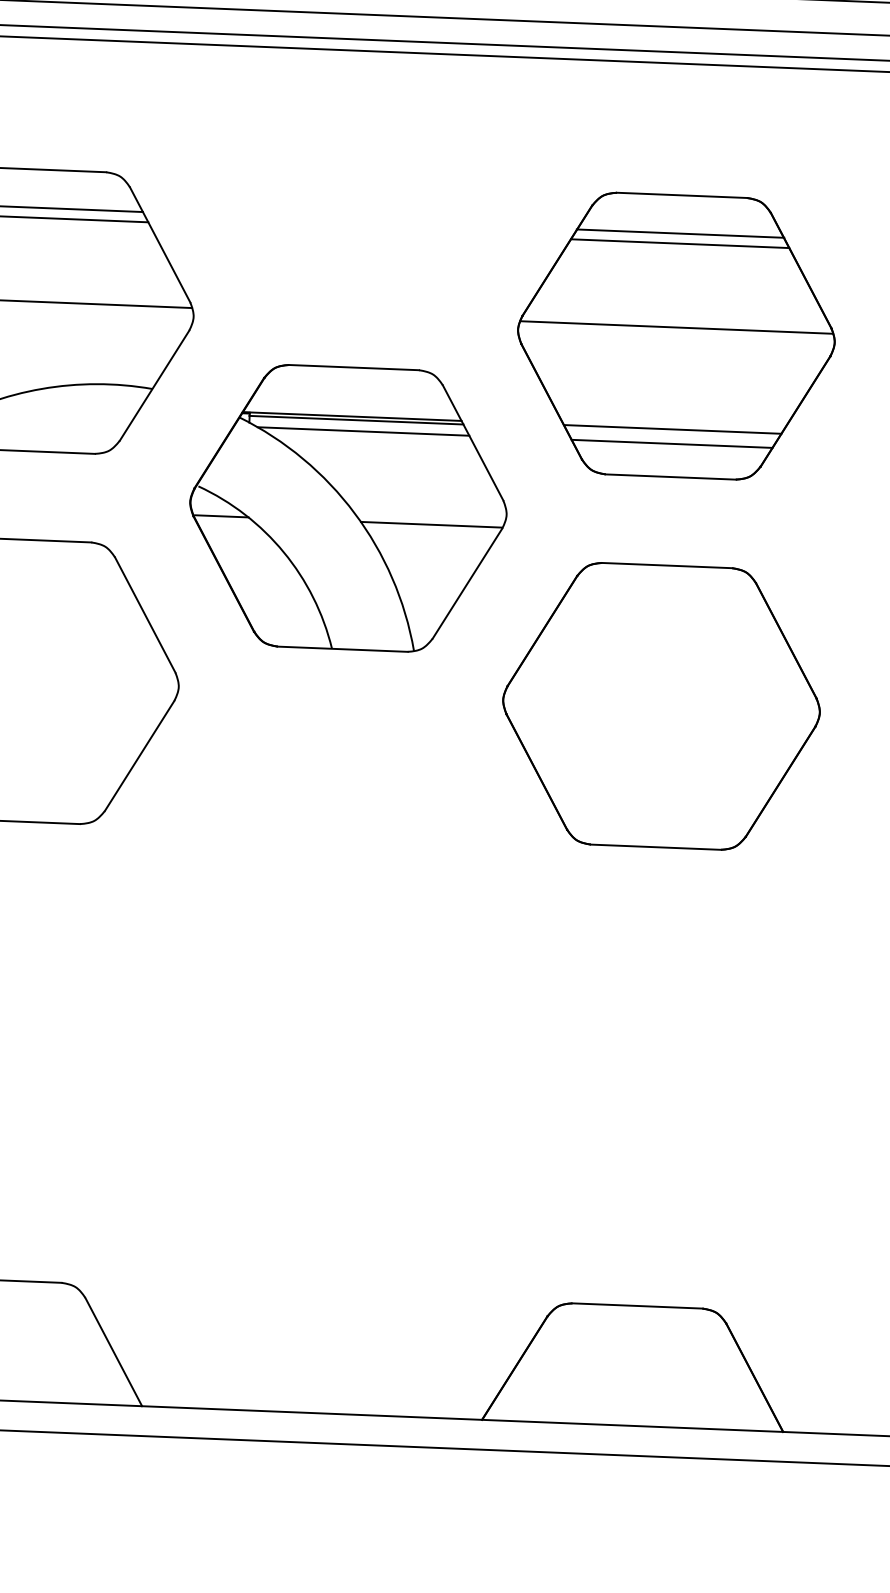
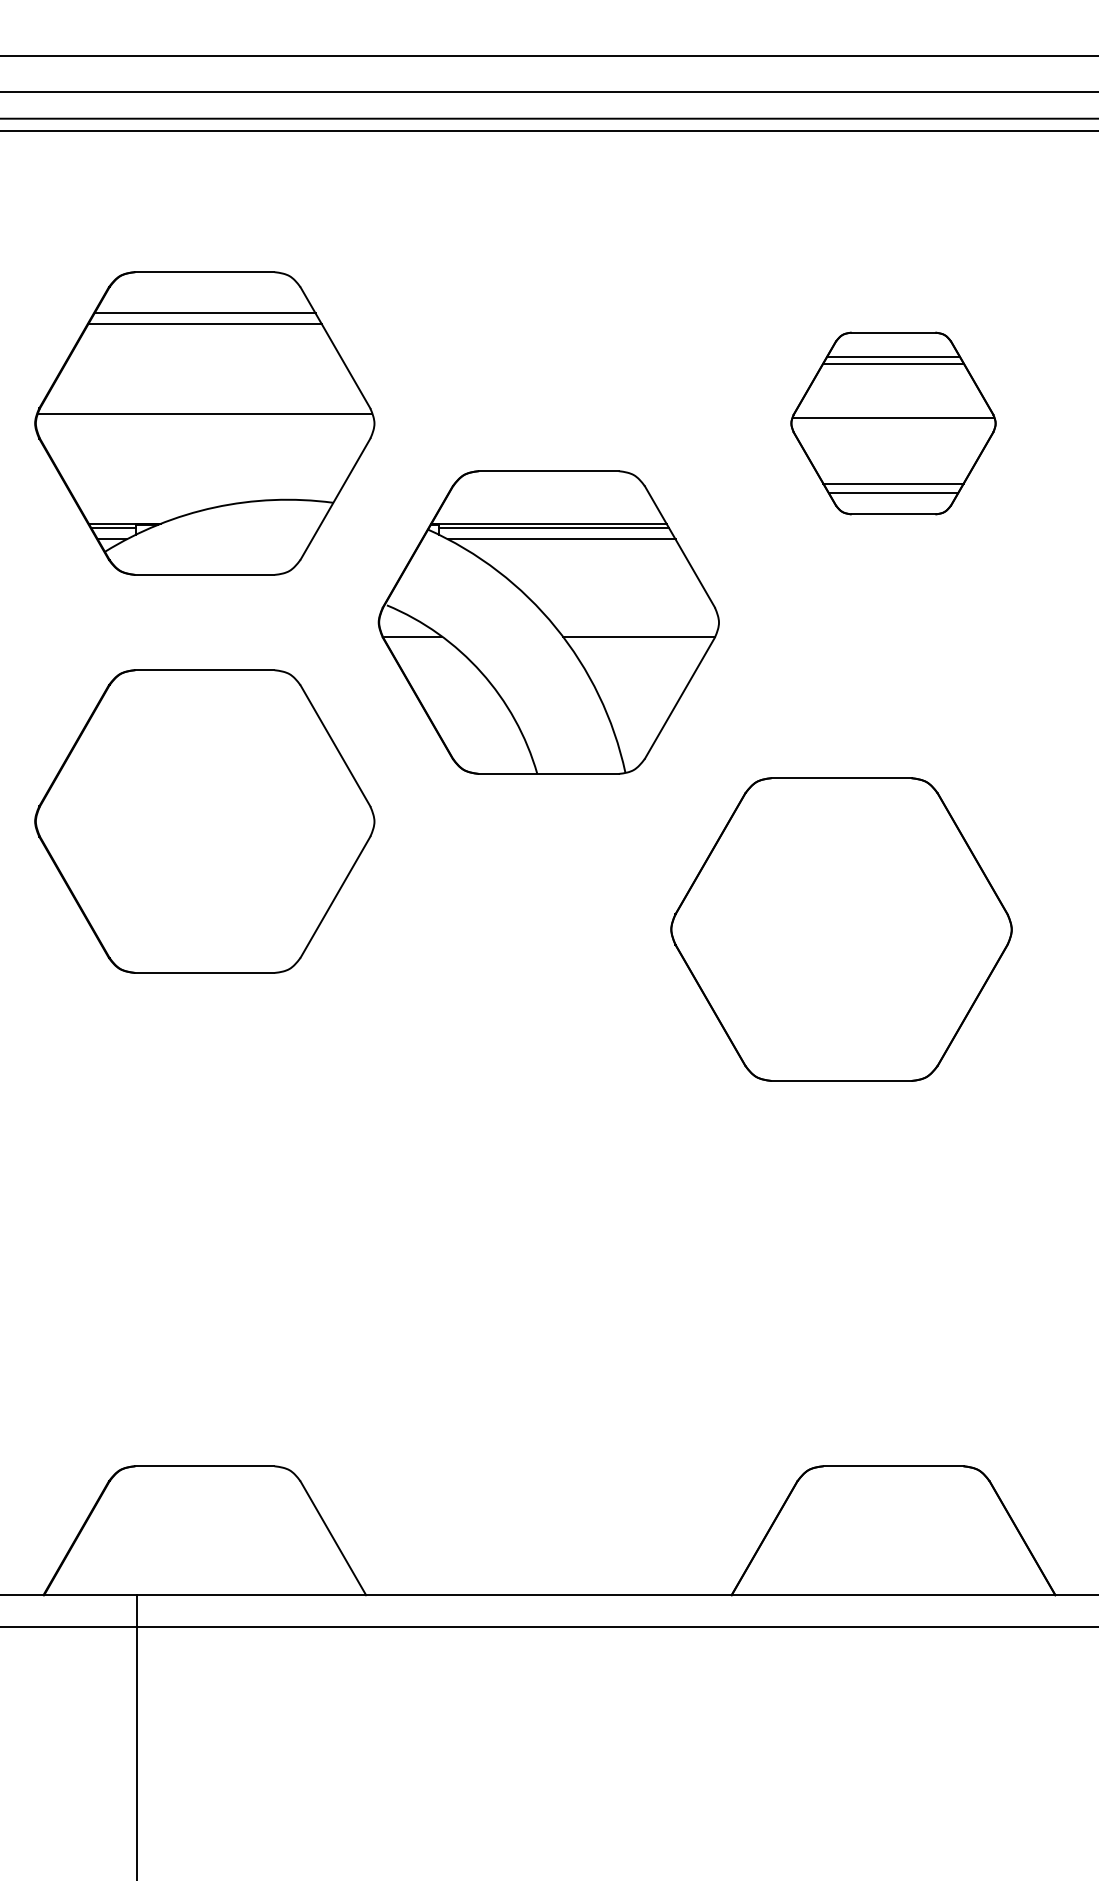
part: (676, 336) -> (893, 423), size x0.6
part: (661, 706) -> (841, 929), moved

